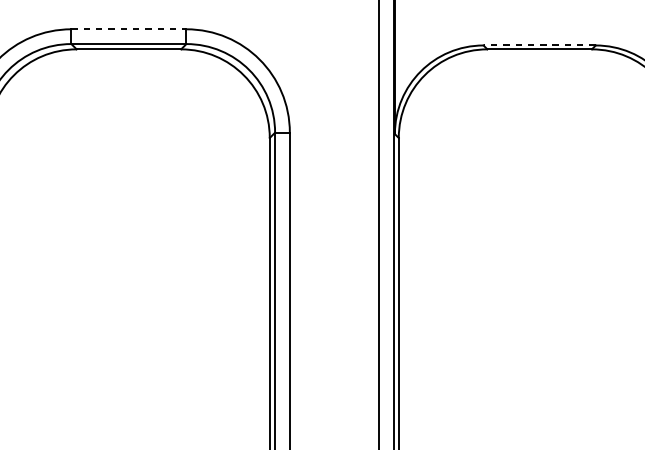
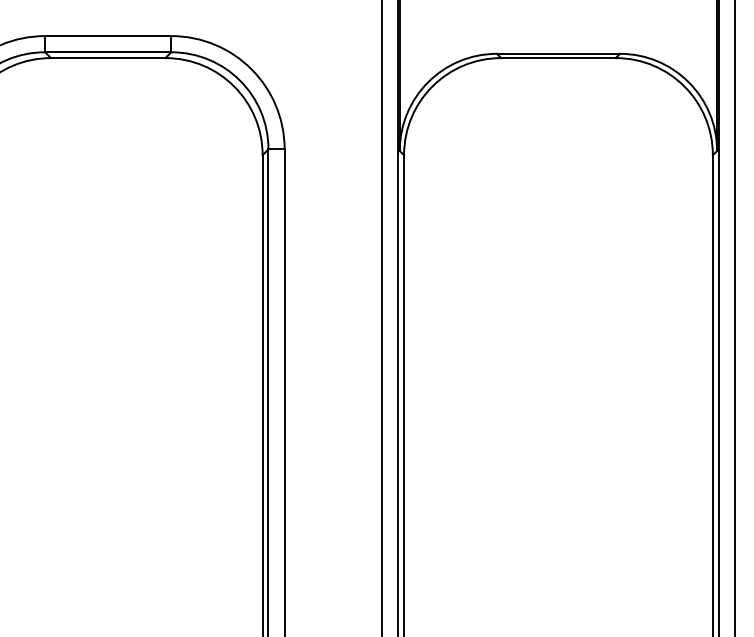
line: (129, 29) -> (108, 36), dashed -> solid
line: (539, 45) -> (558, 53), dashed -> solid

